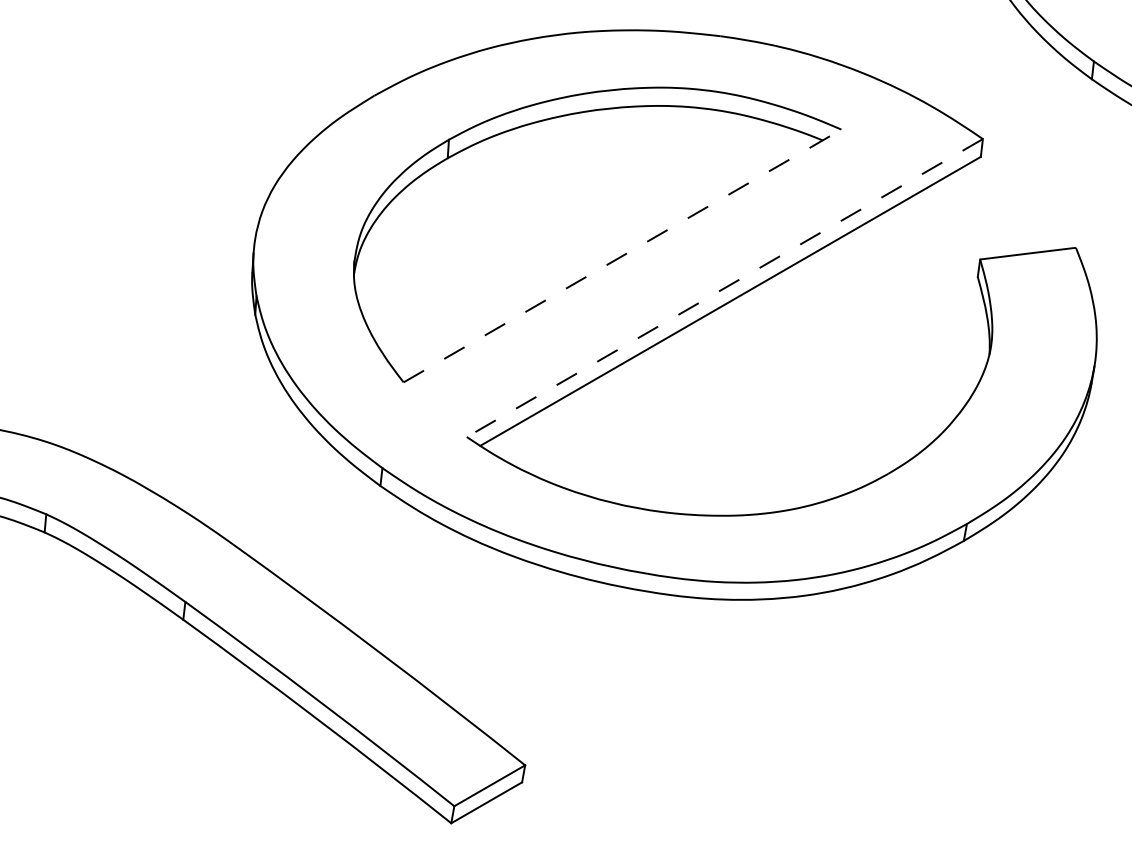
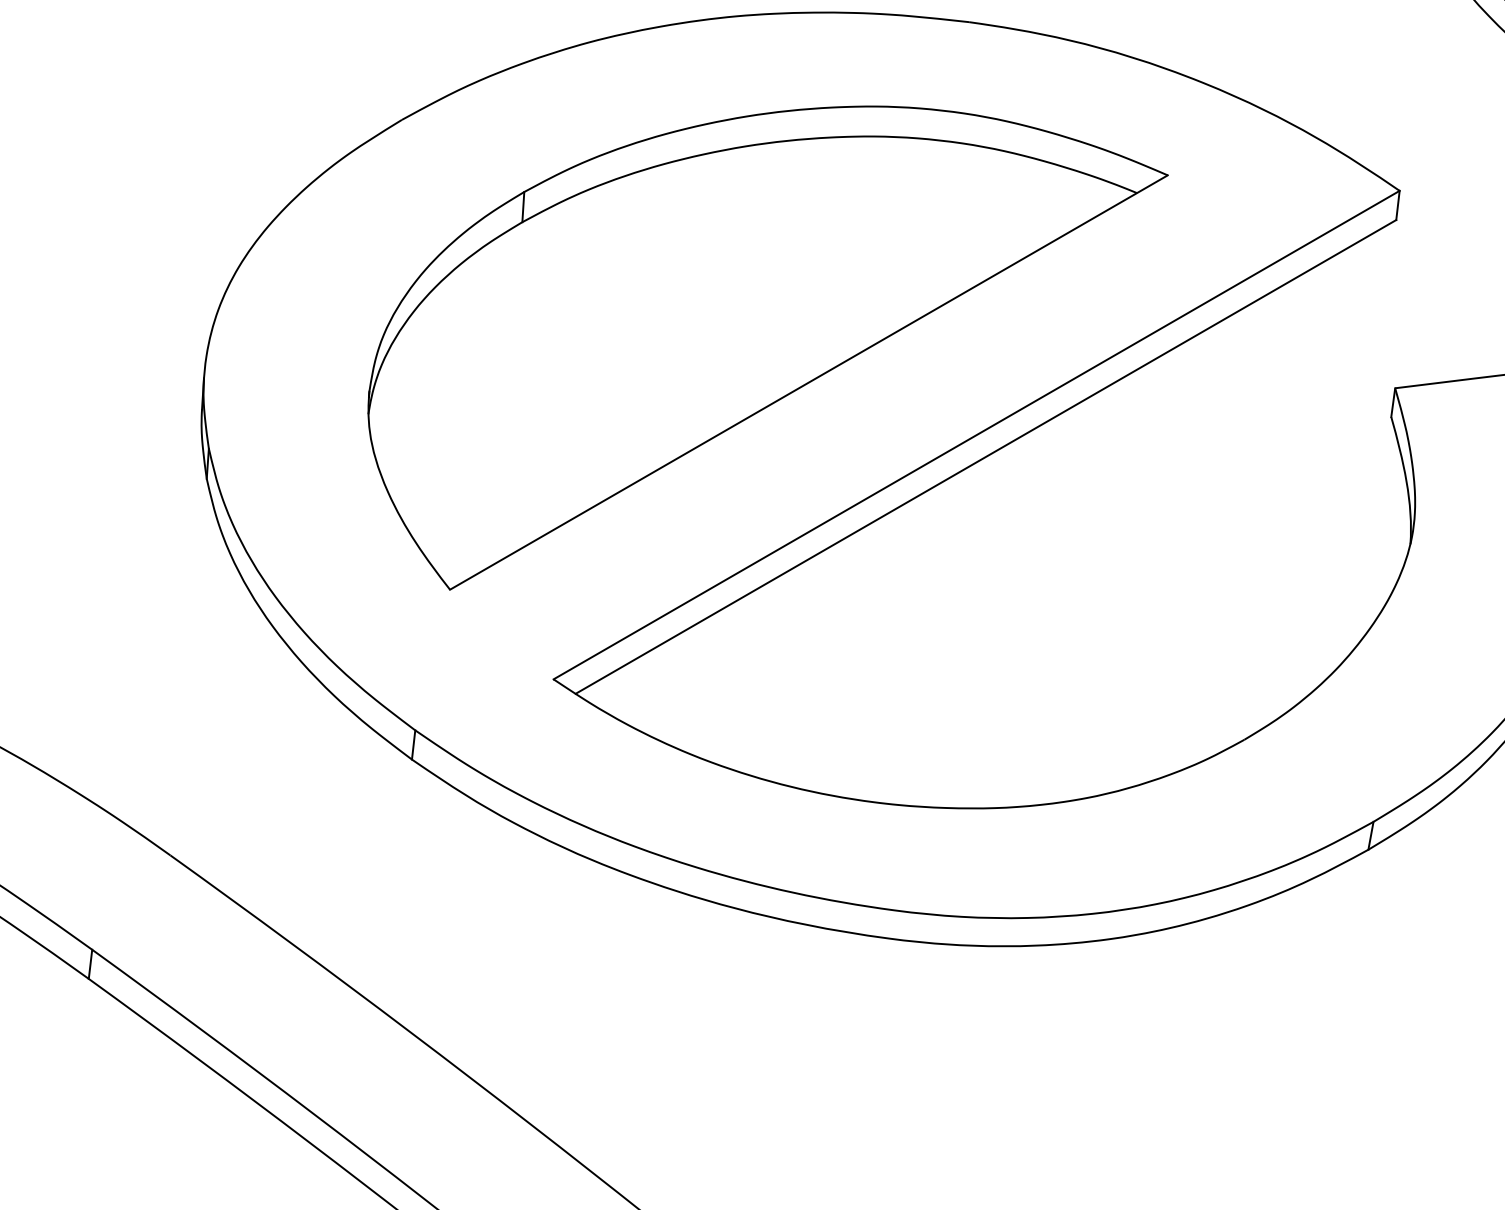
line: (622, 256) -> (808, 383), dashed -> solid
line: (724, 288) -> (976, 435), dashed -> solid

